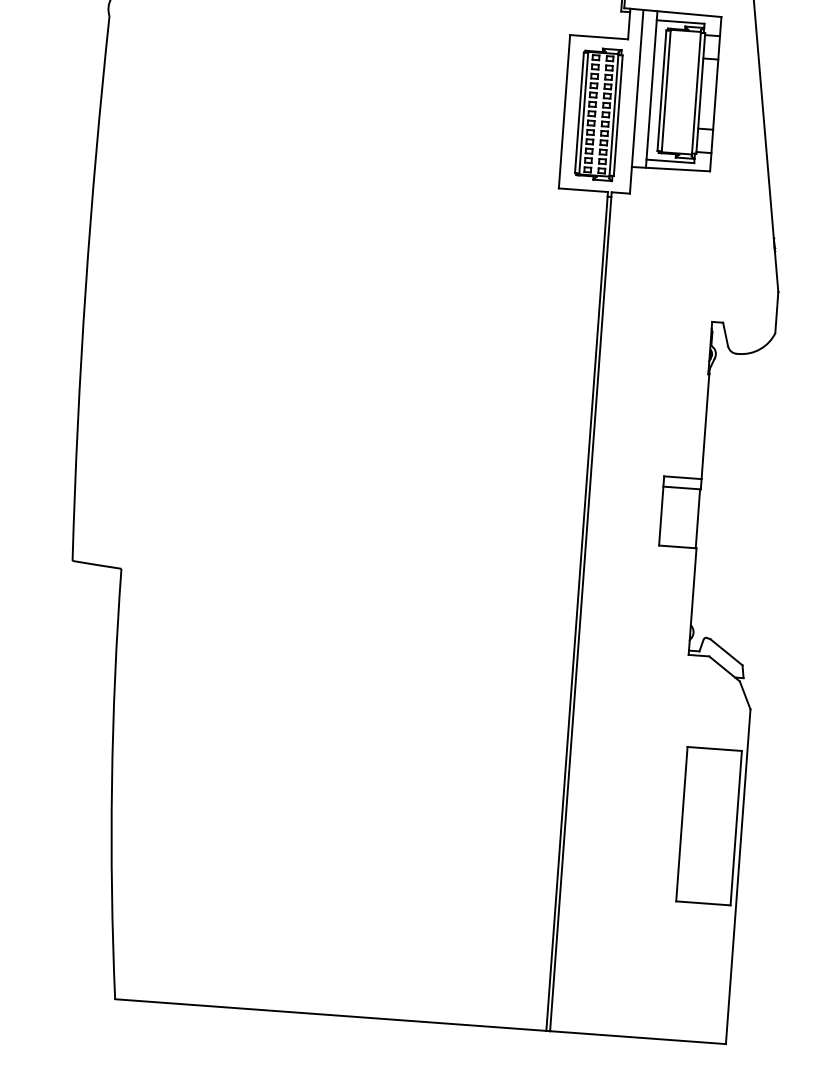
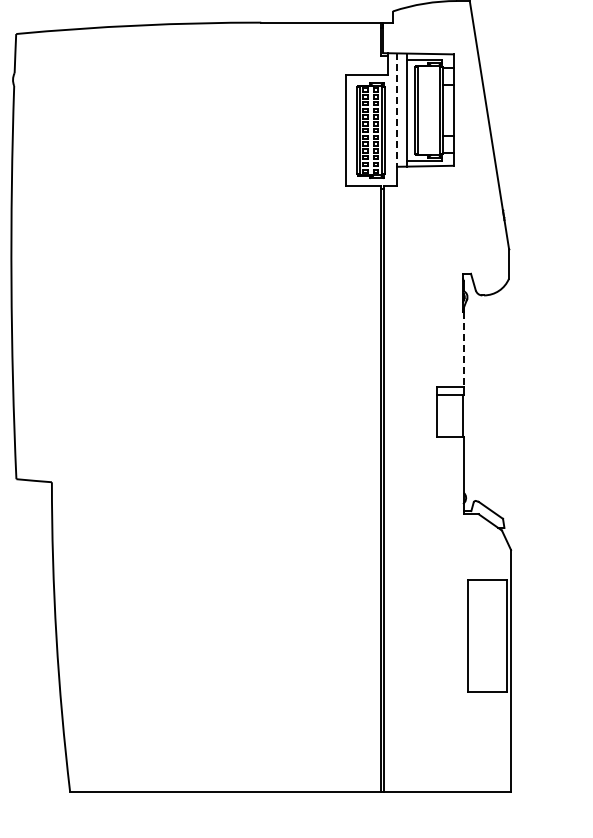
line: (637, 89) -> (397, 110), solid -> dashed
line: (705, 426) -> (463, 349), solid -> dashed

